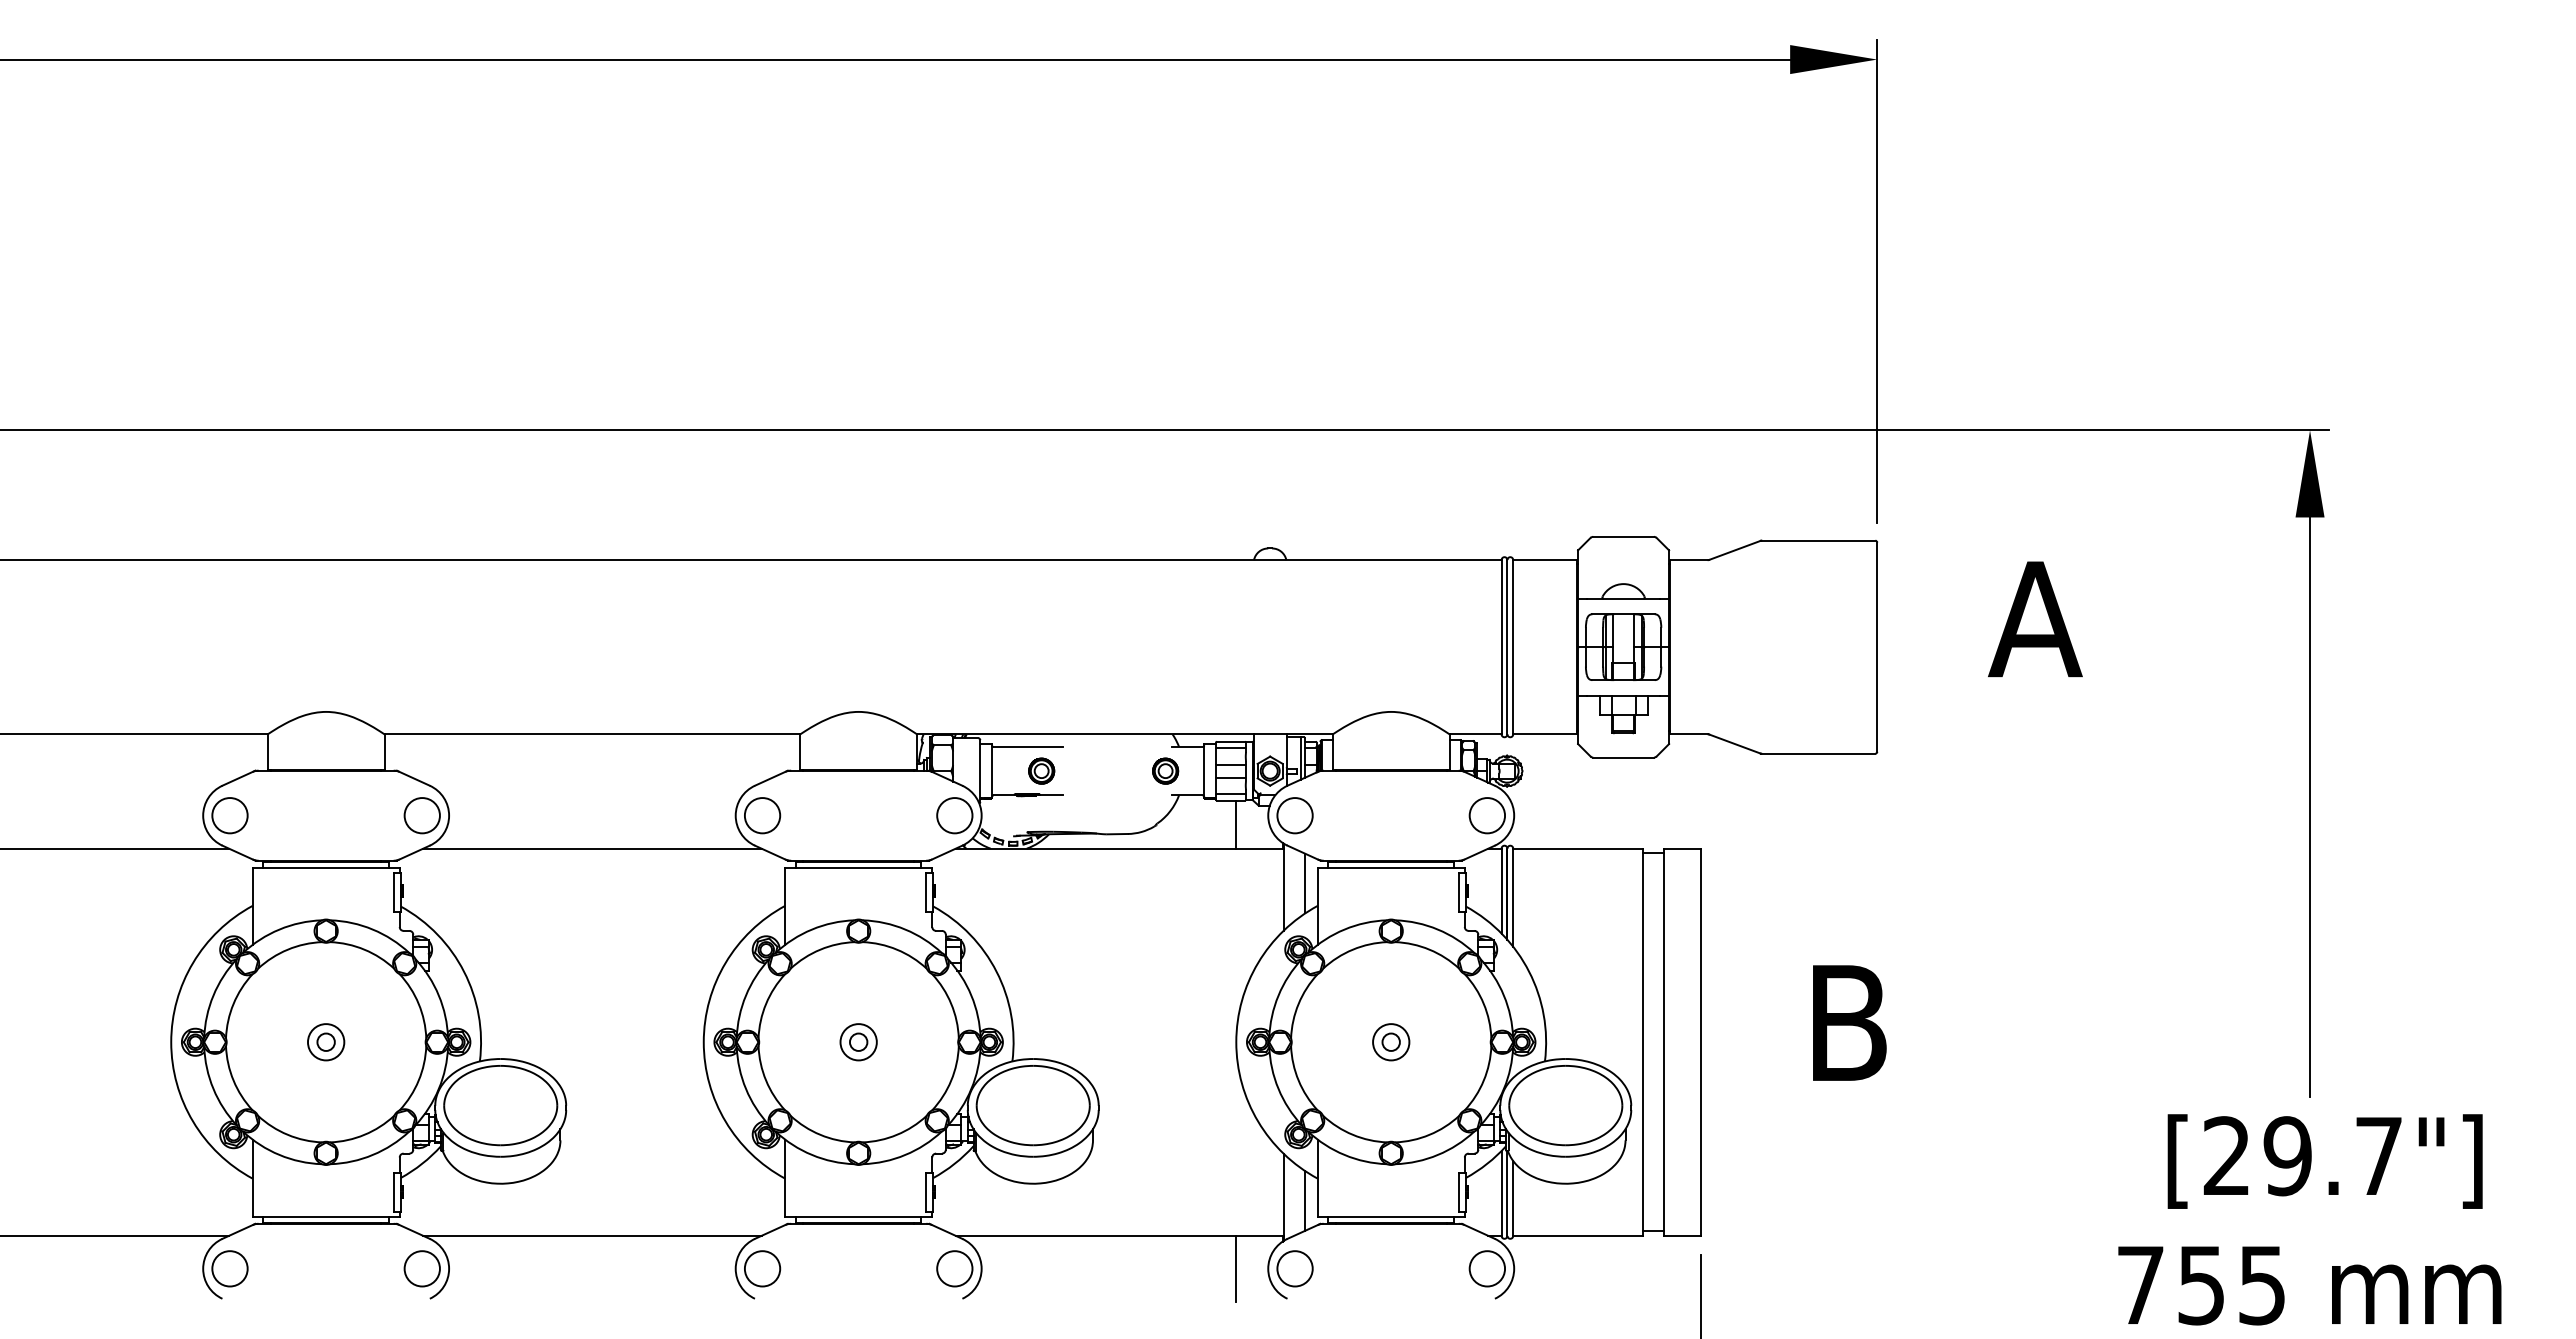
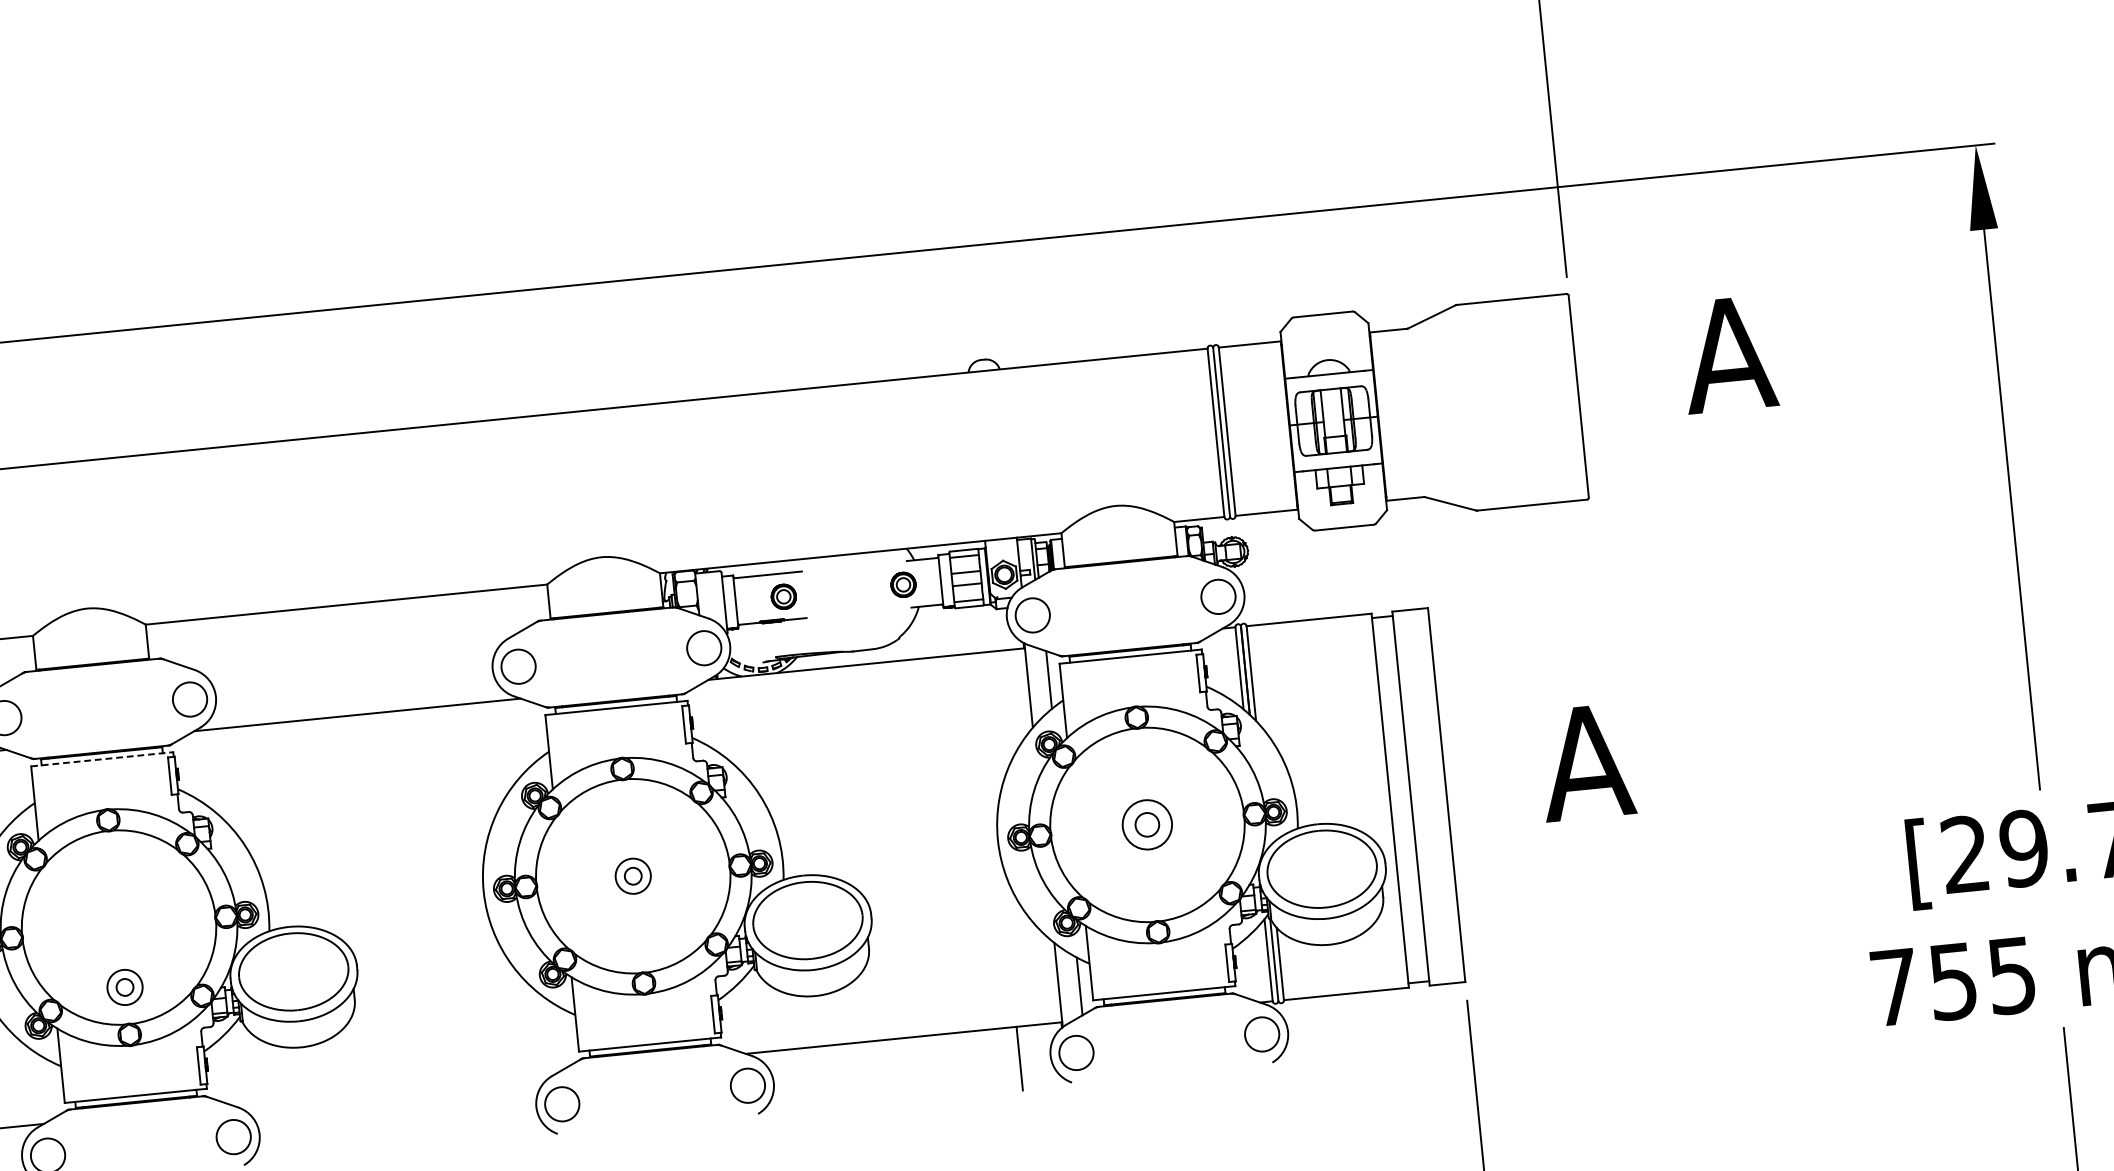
line: (1236, 824) -> (977, 629), removed
line: (326, 867) -> (102, 758), solid -> dashed
text: (1847, 1022) -> (1586, 761), B -> A
part: (326, 1042) -> (125, 987), moved
part: (1391, 1042) -> (1147, 825), size x1.4
line: (592, 1235) -> (394, 1088), removed

